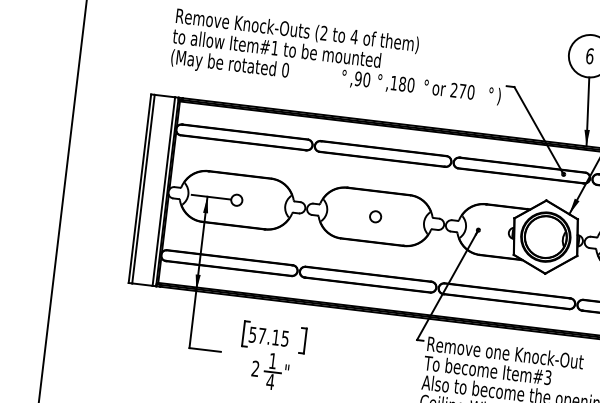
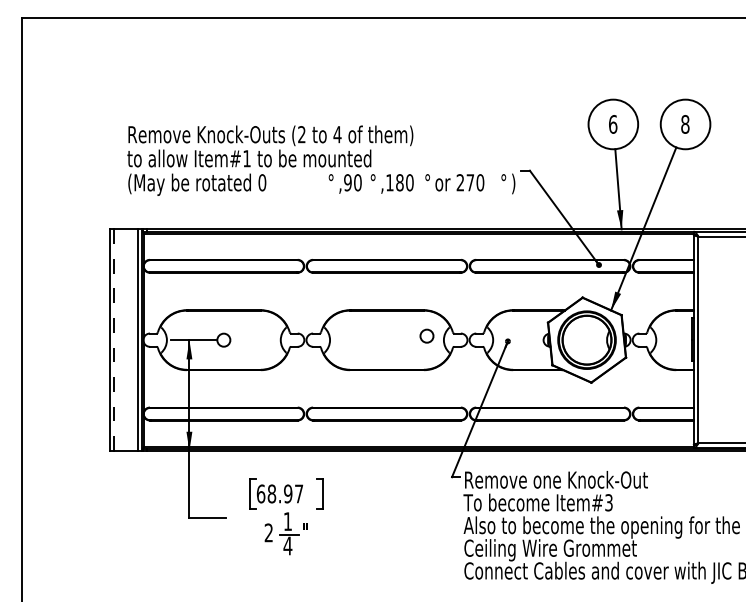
line: (143, 189) -> (114, 340), solid -> dashed
circle: (375, 216) -> (426, 335), moved
text: (268, 336) -> (279, 493), 57.15 -> 68.97

